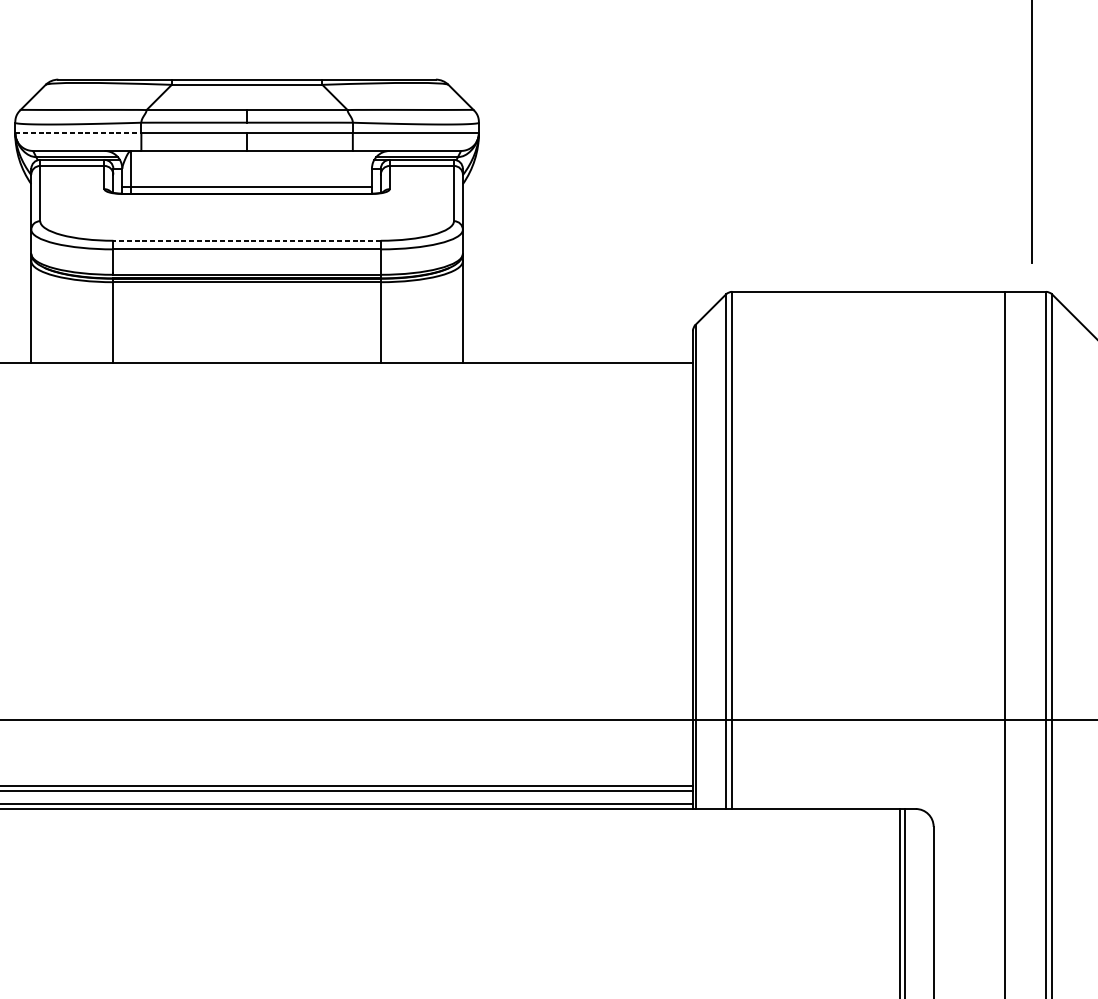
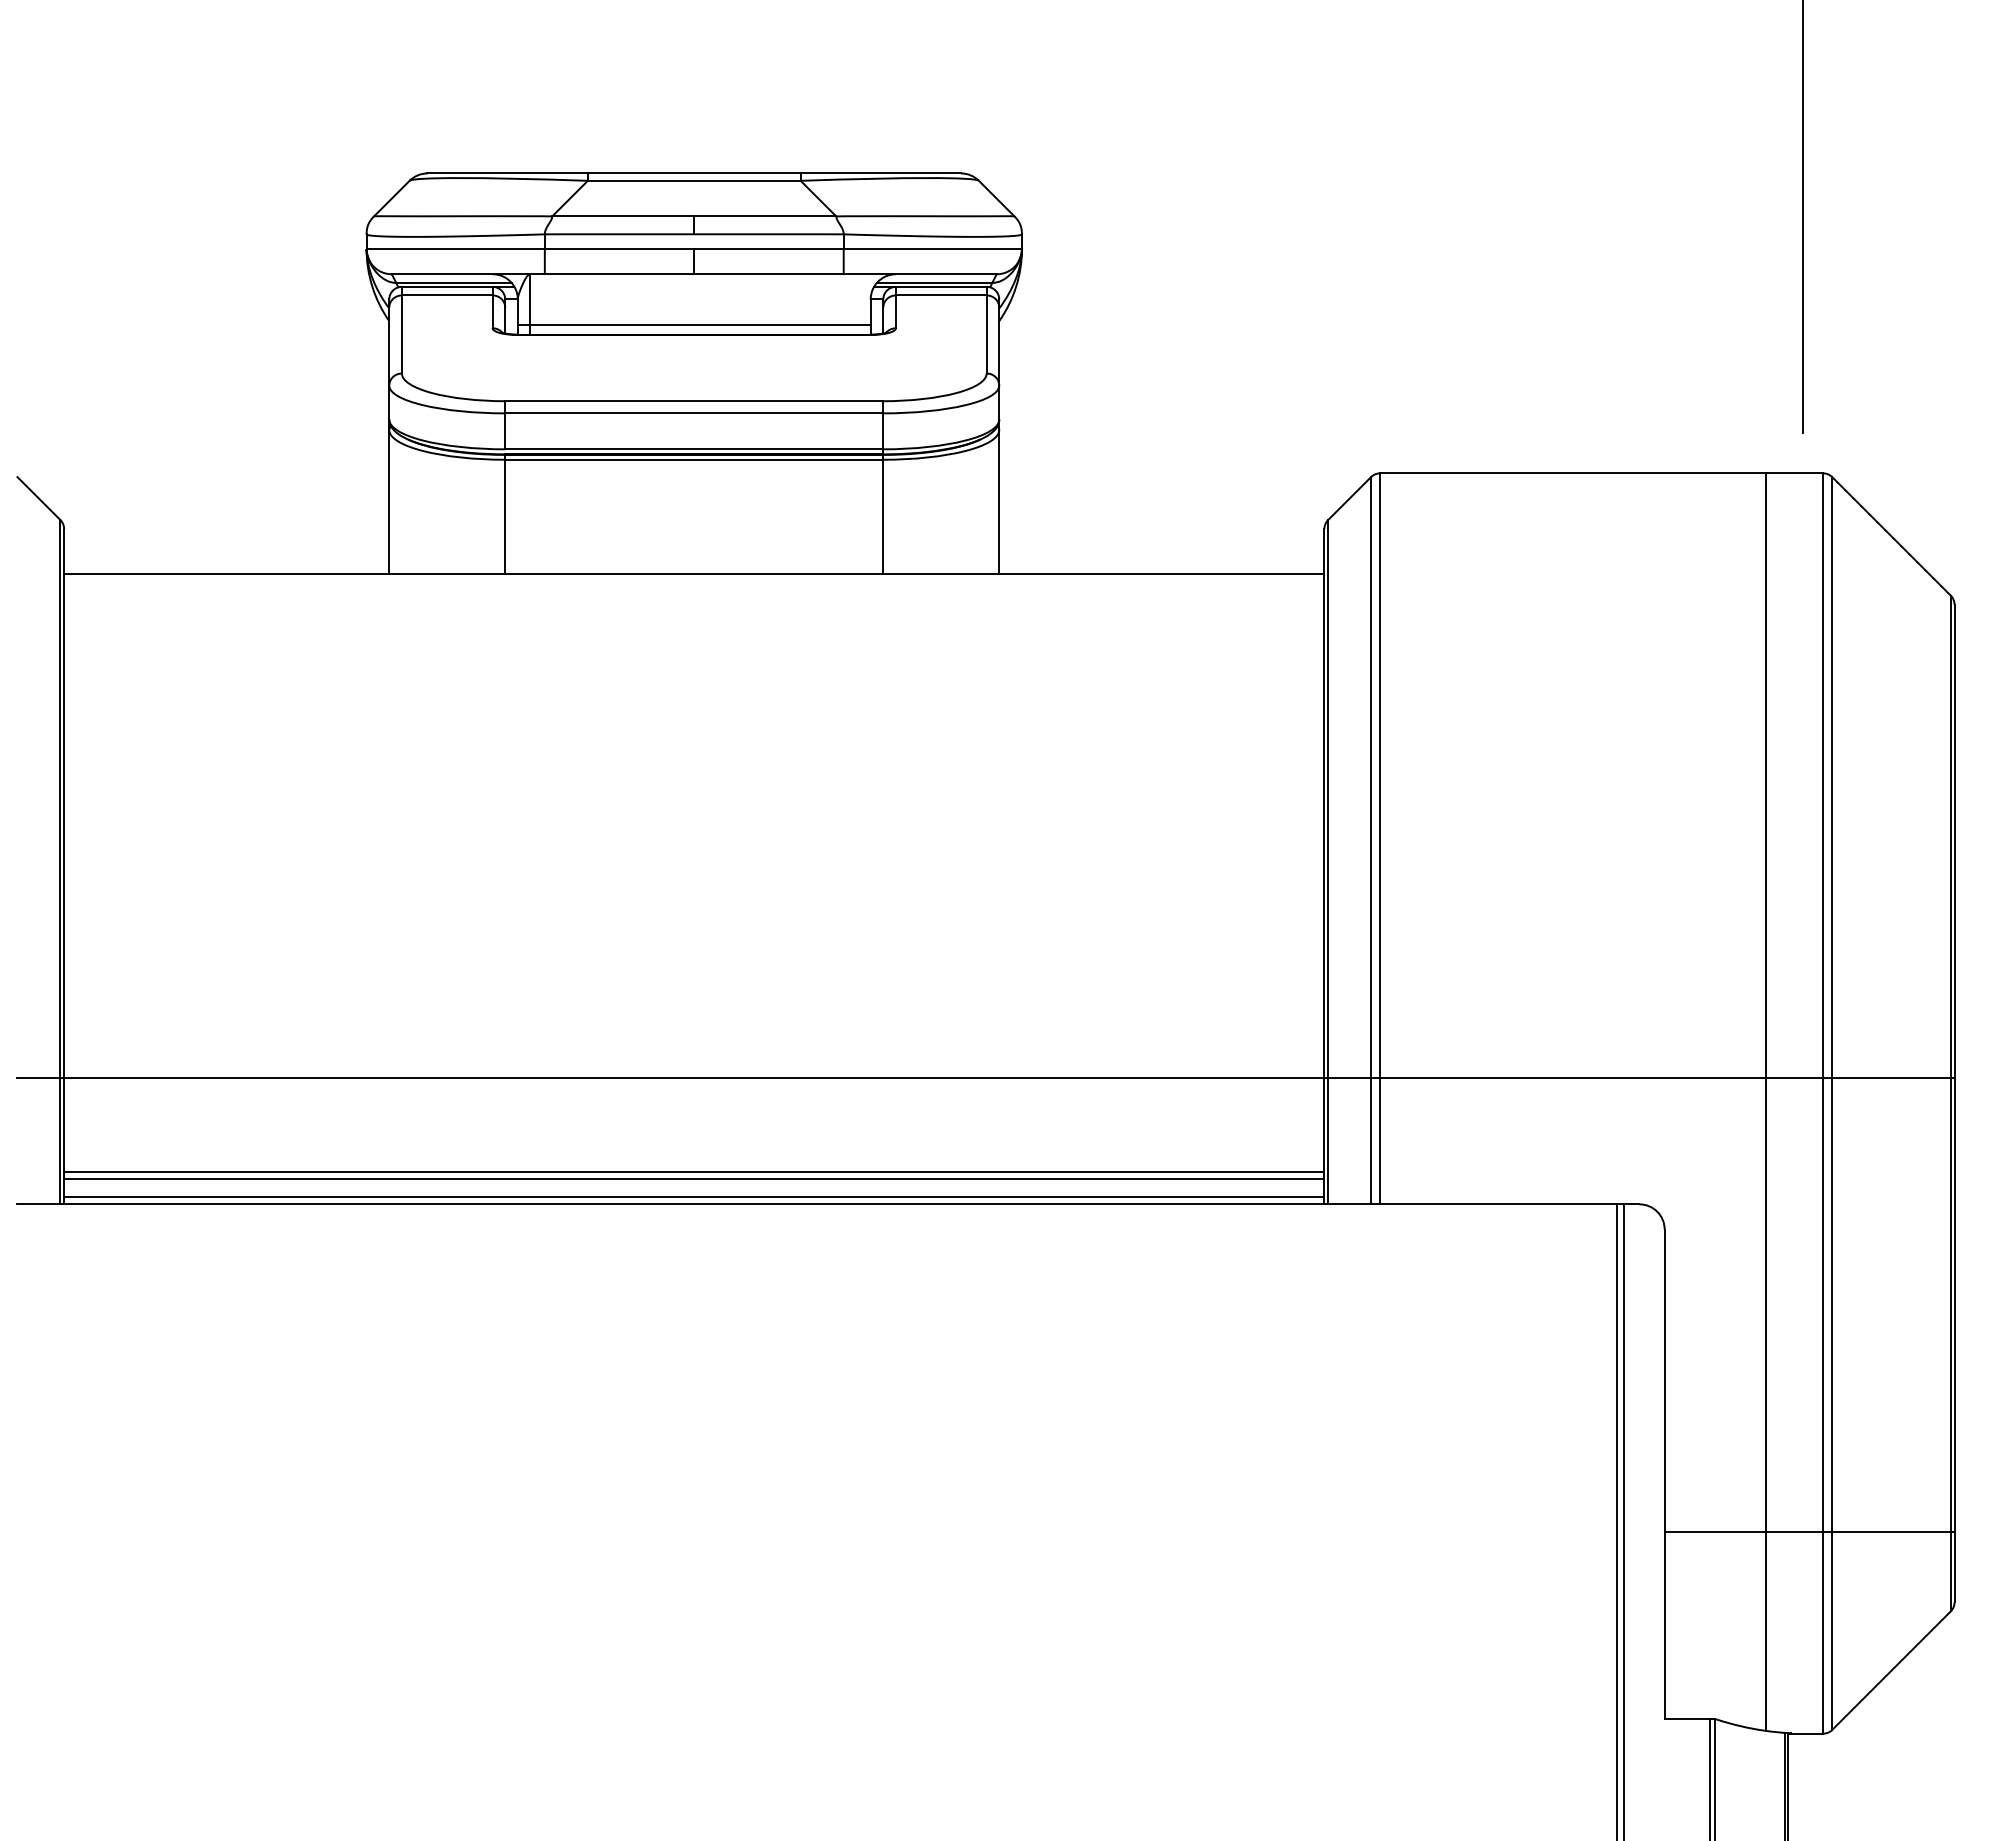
line: (78, 133) -> (456, 249), dashed -> solid
line: (246, 240) -> (693, 401), dashed -> solid

